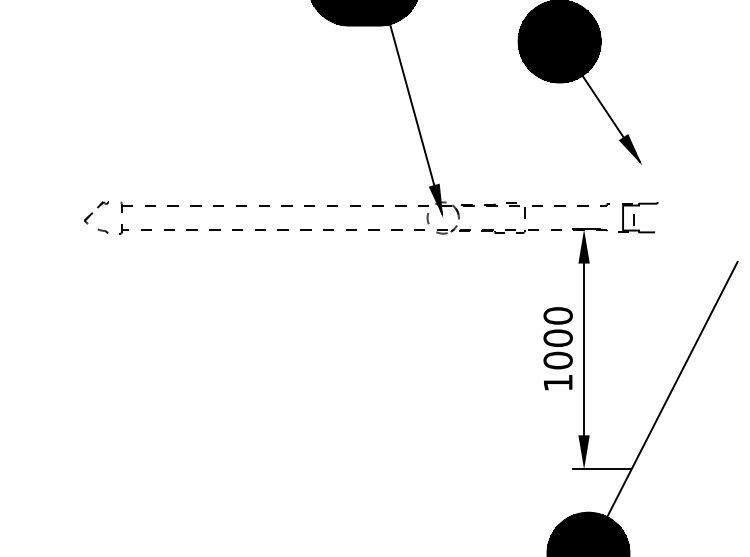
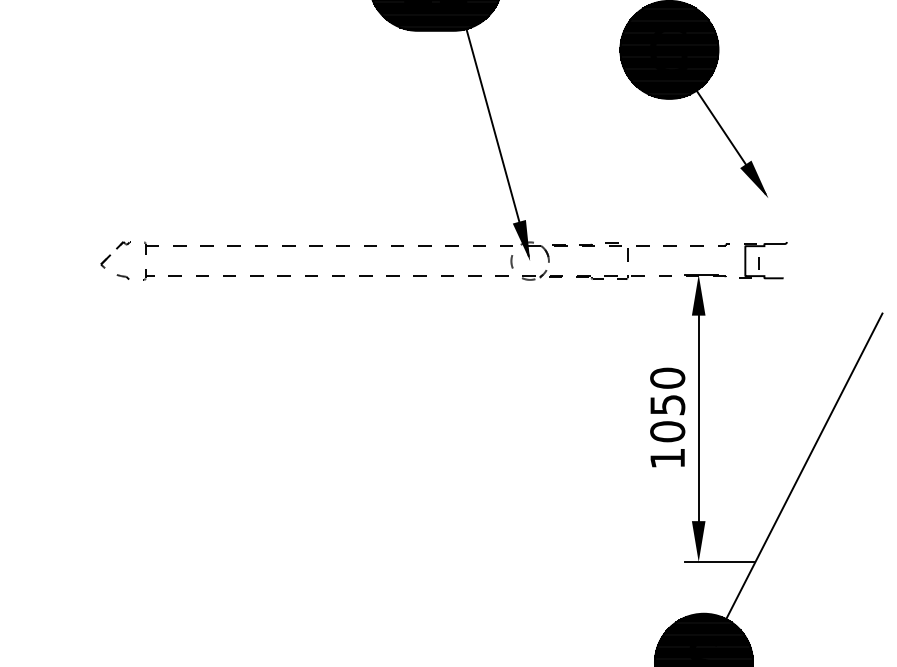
text: (558, 337) -> (667, 404), 1000 -> 1050

